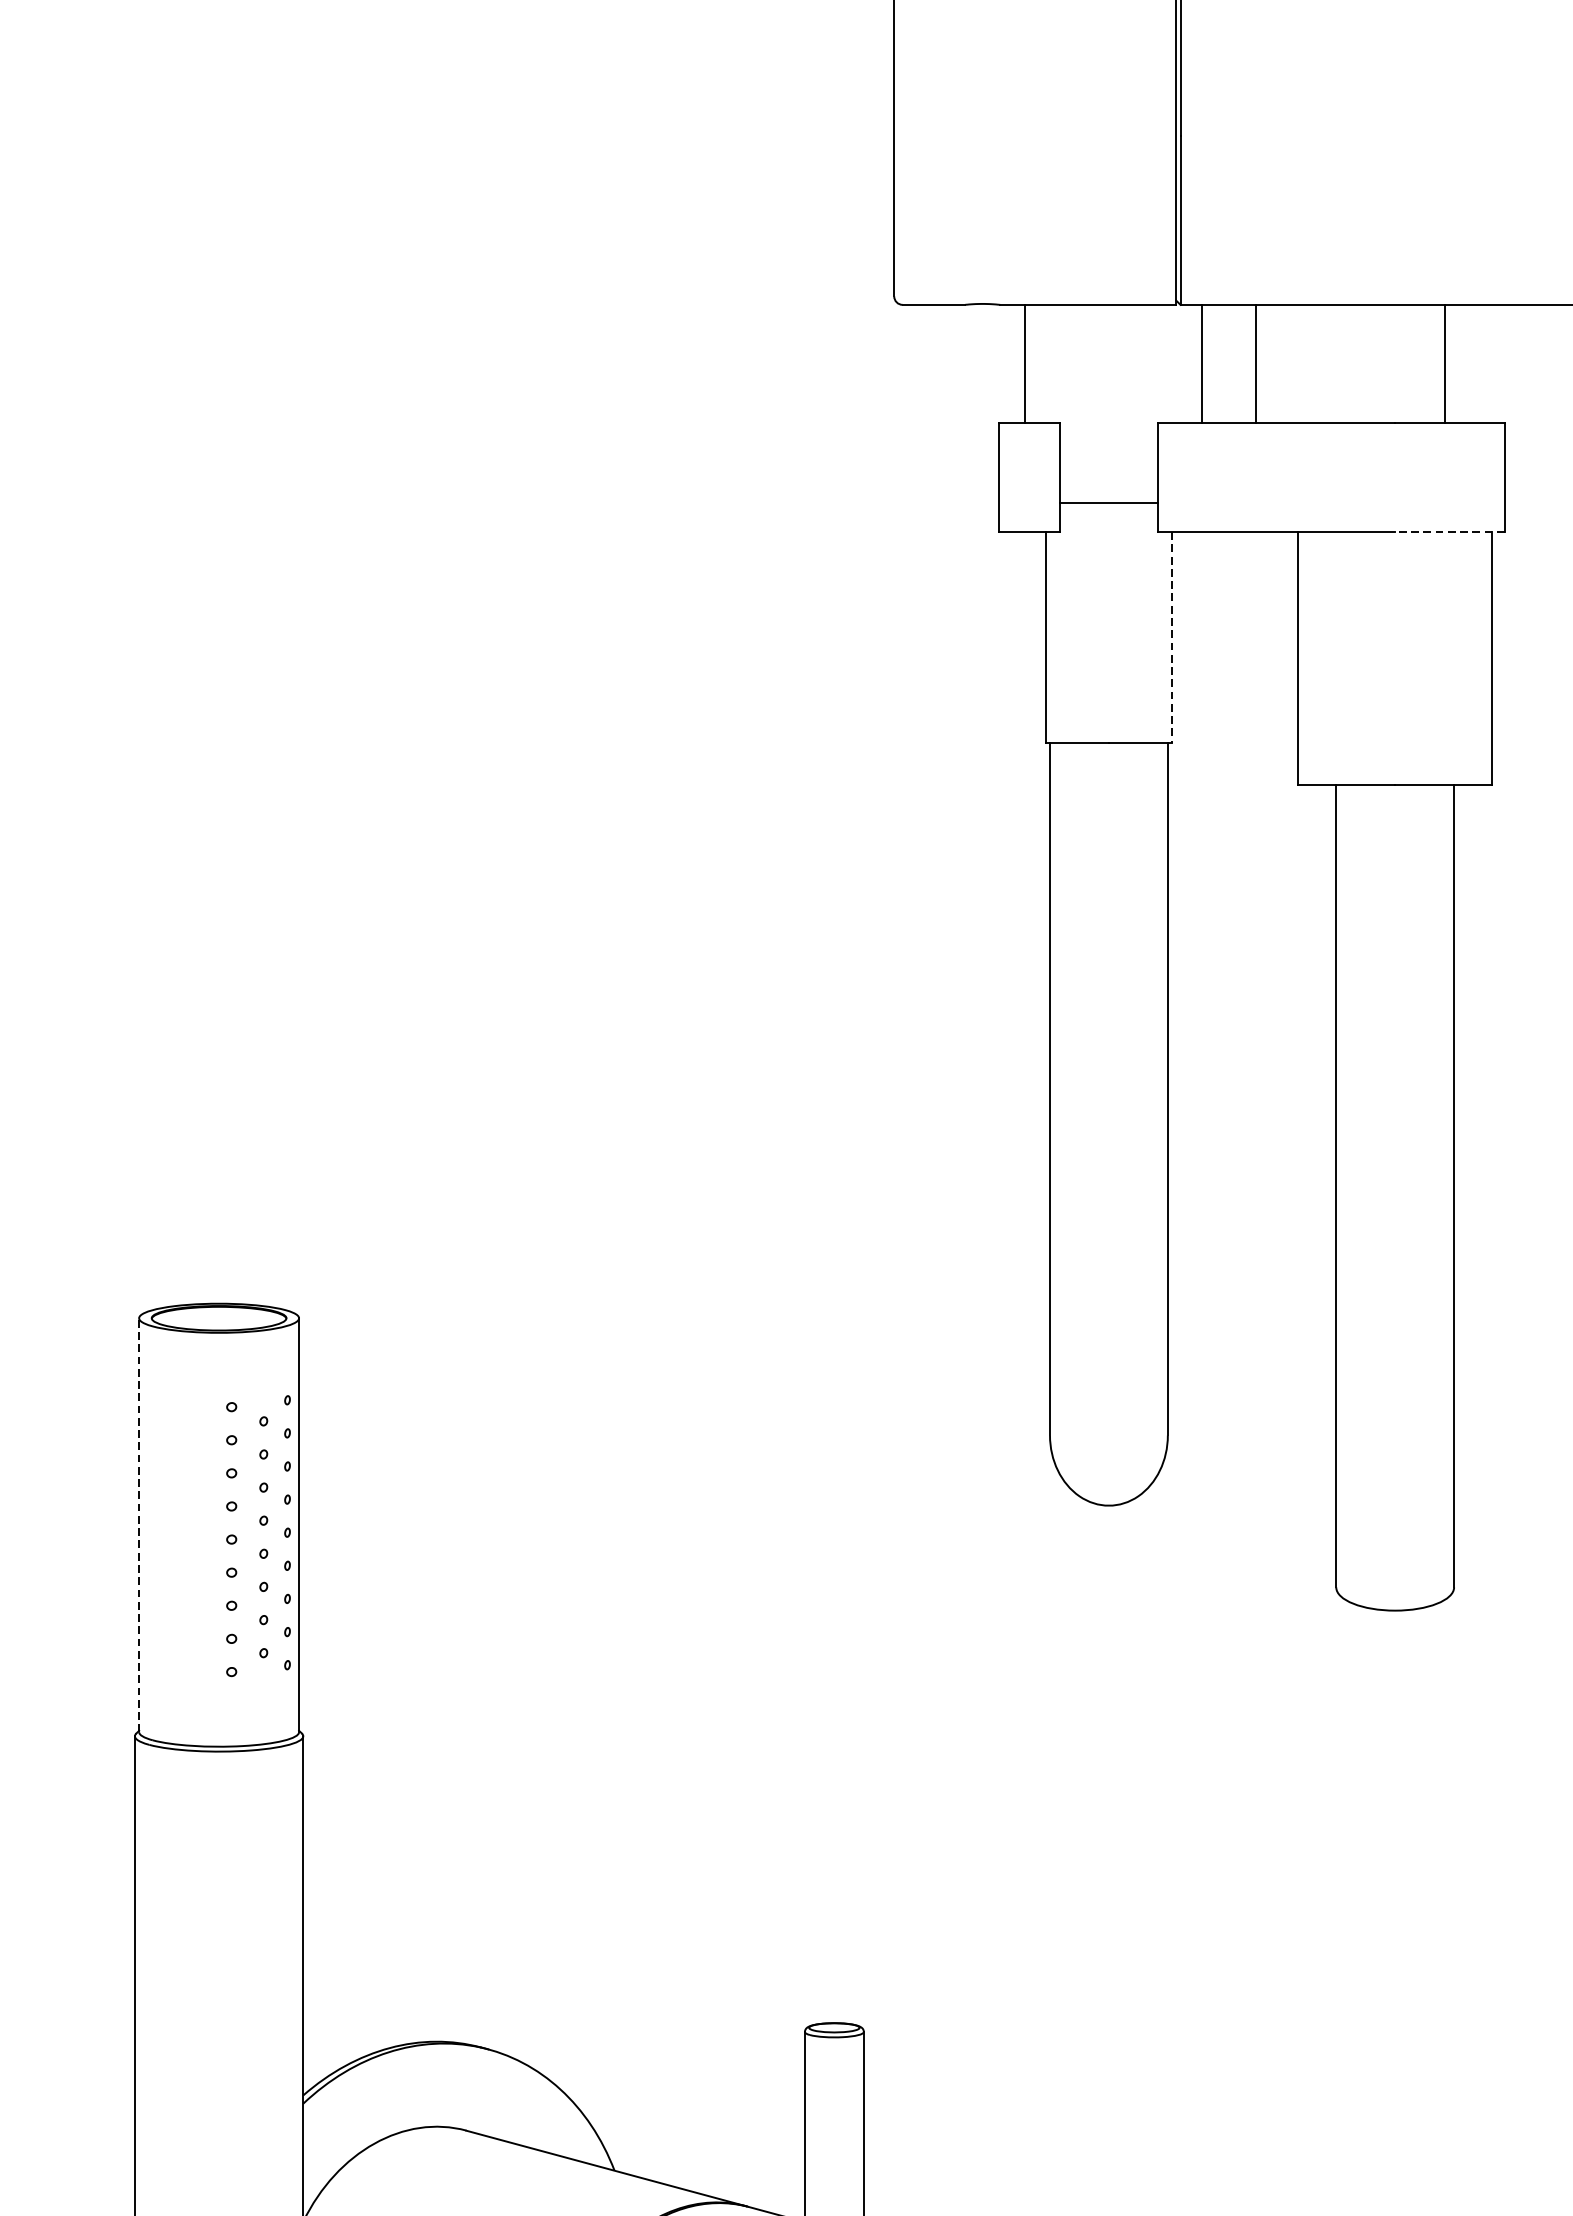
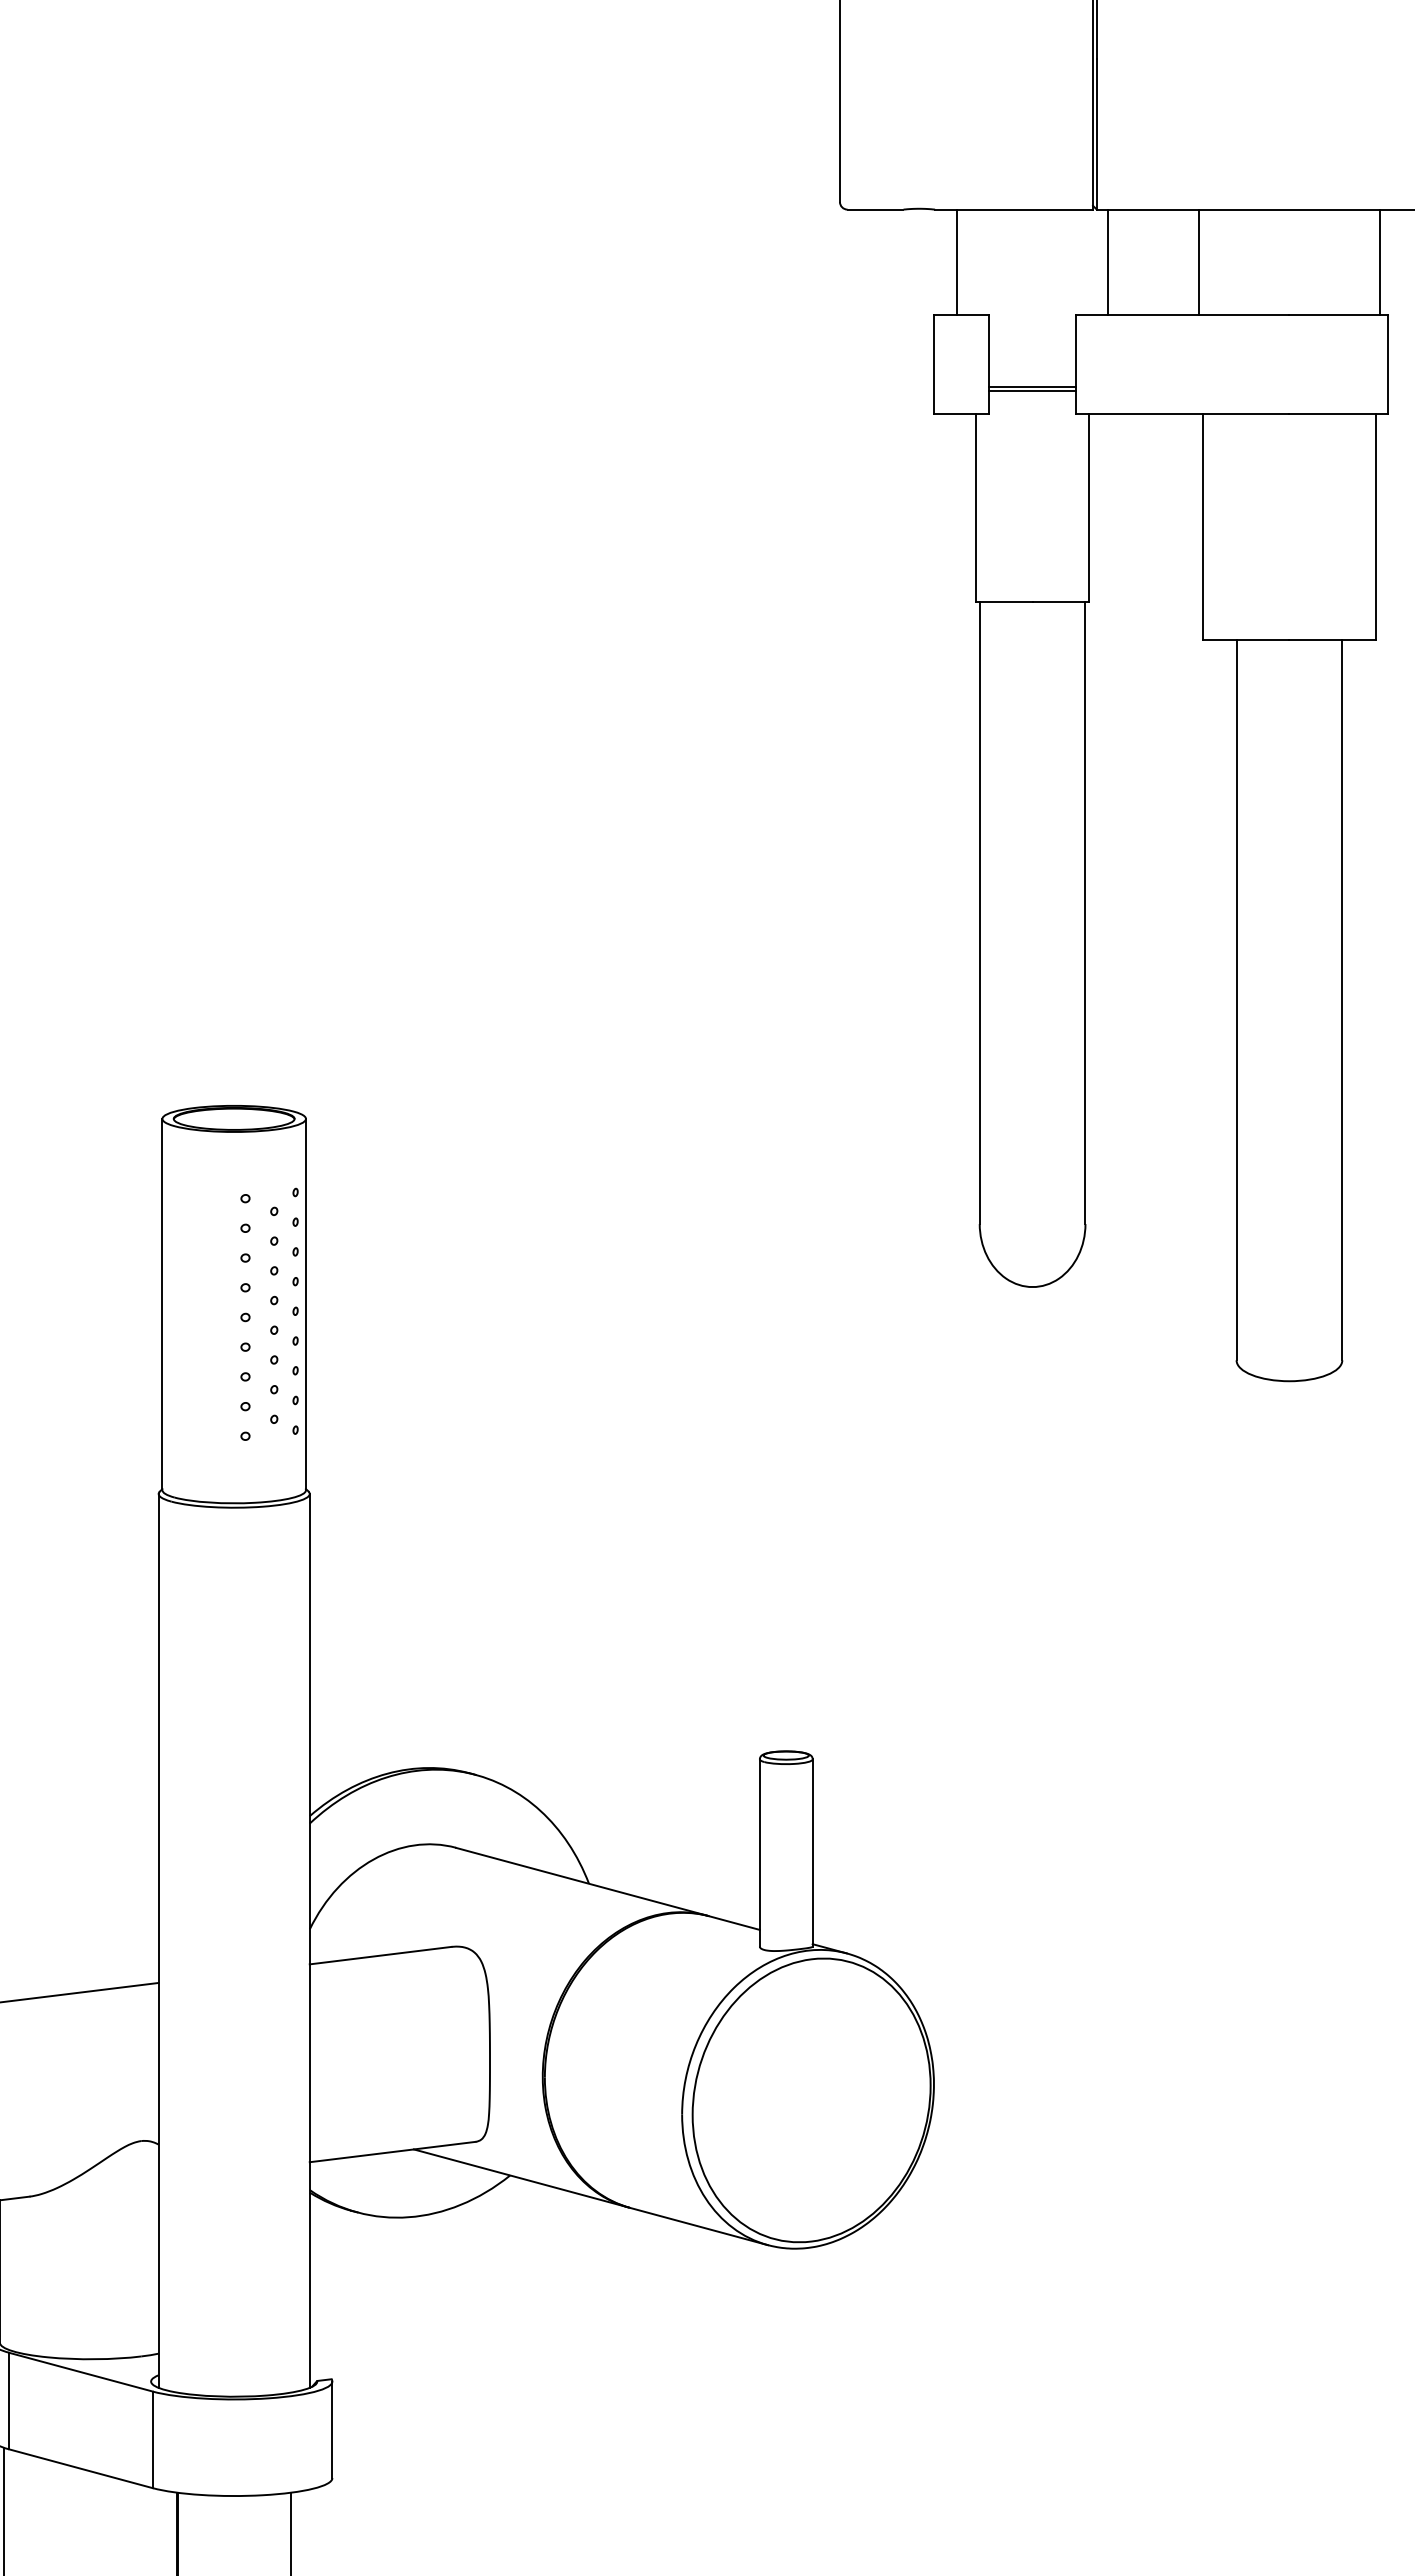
line: (1201, 363) -> (1198, 262), moved
line: (1255, 363) -> (1108, 262), moved
line: (1445, 363) -> (1380, 262), moved
line: (1108, 506) -> (1032, 390), added
line: (1449, 532) -> (1338, 413), dashed -> solid
line: (1172, 637) -> (1089, 508), dashed -> solid
line: (139, 1525) -> (162, 1304), dashed -> solid

